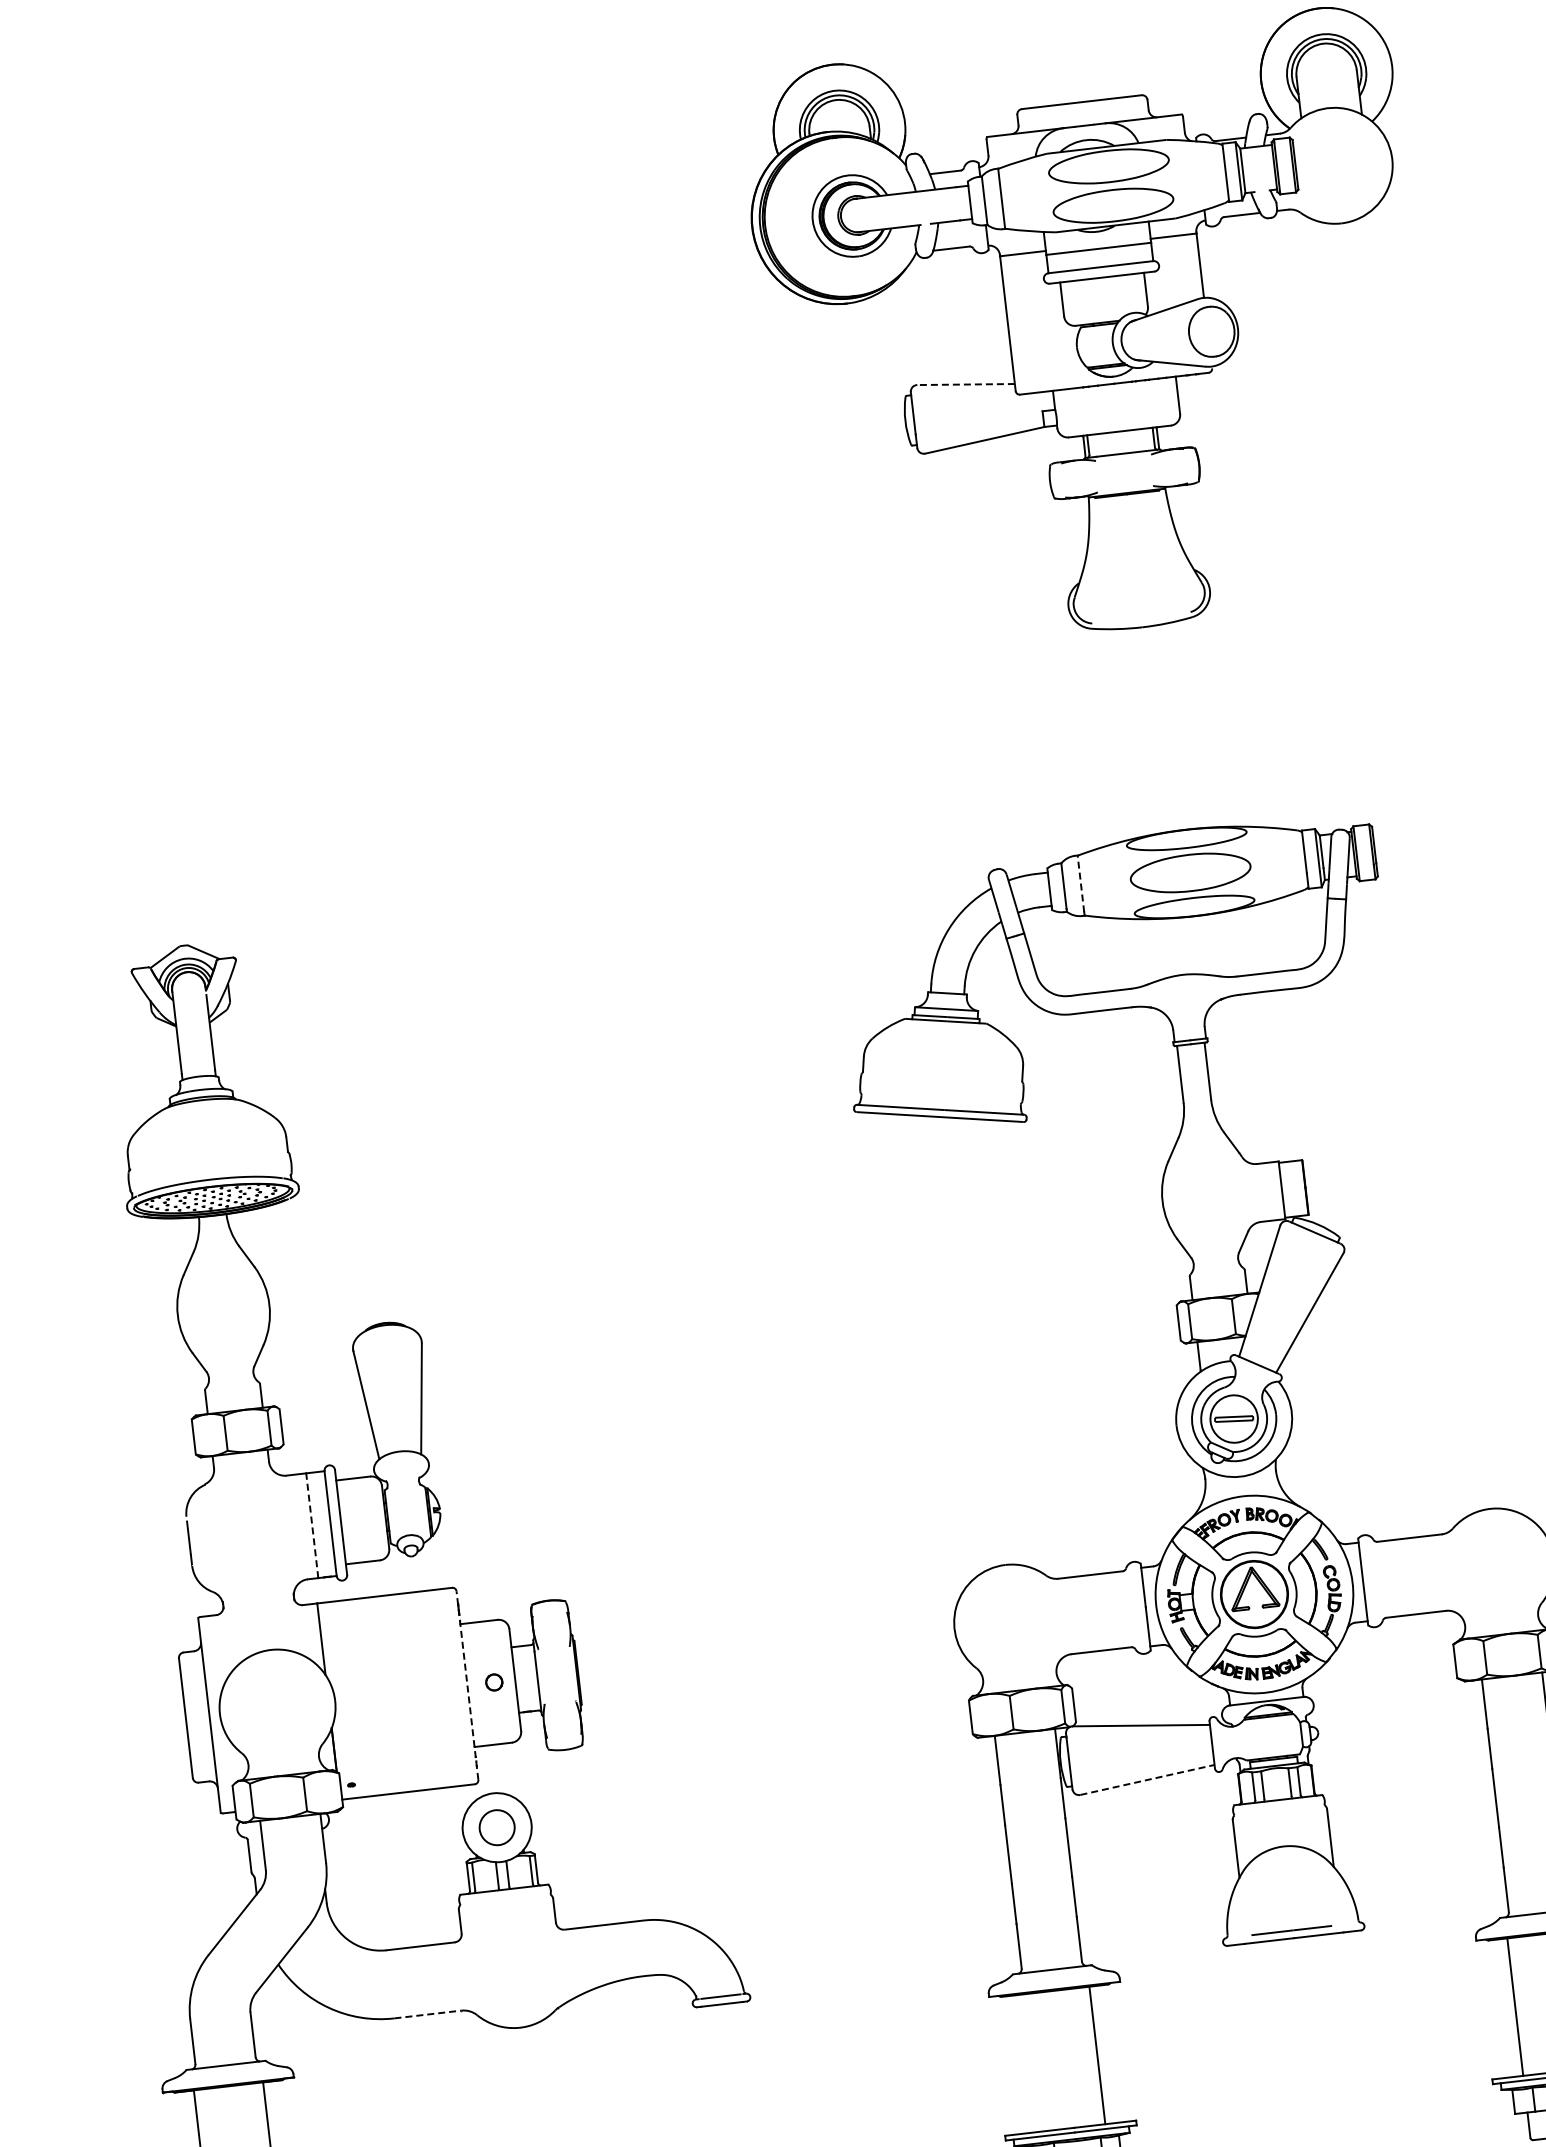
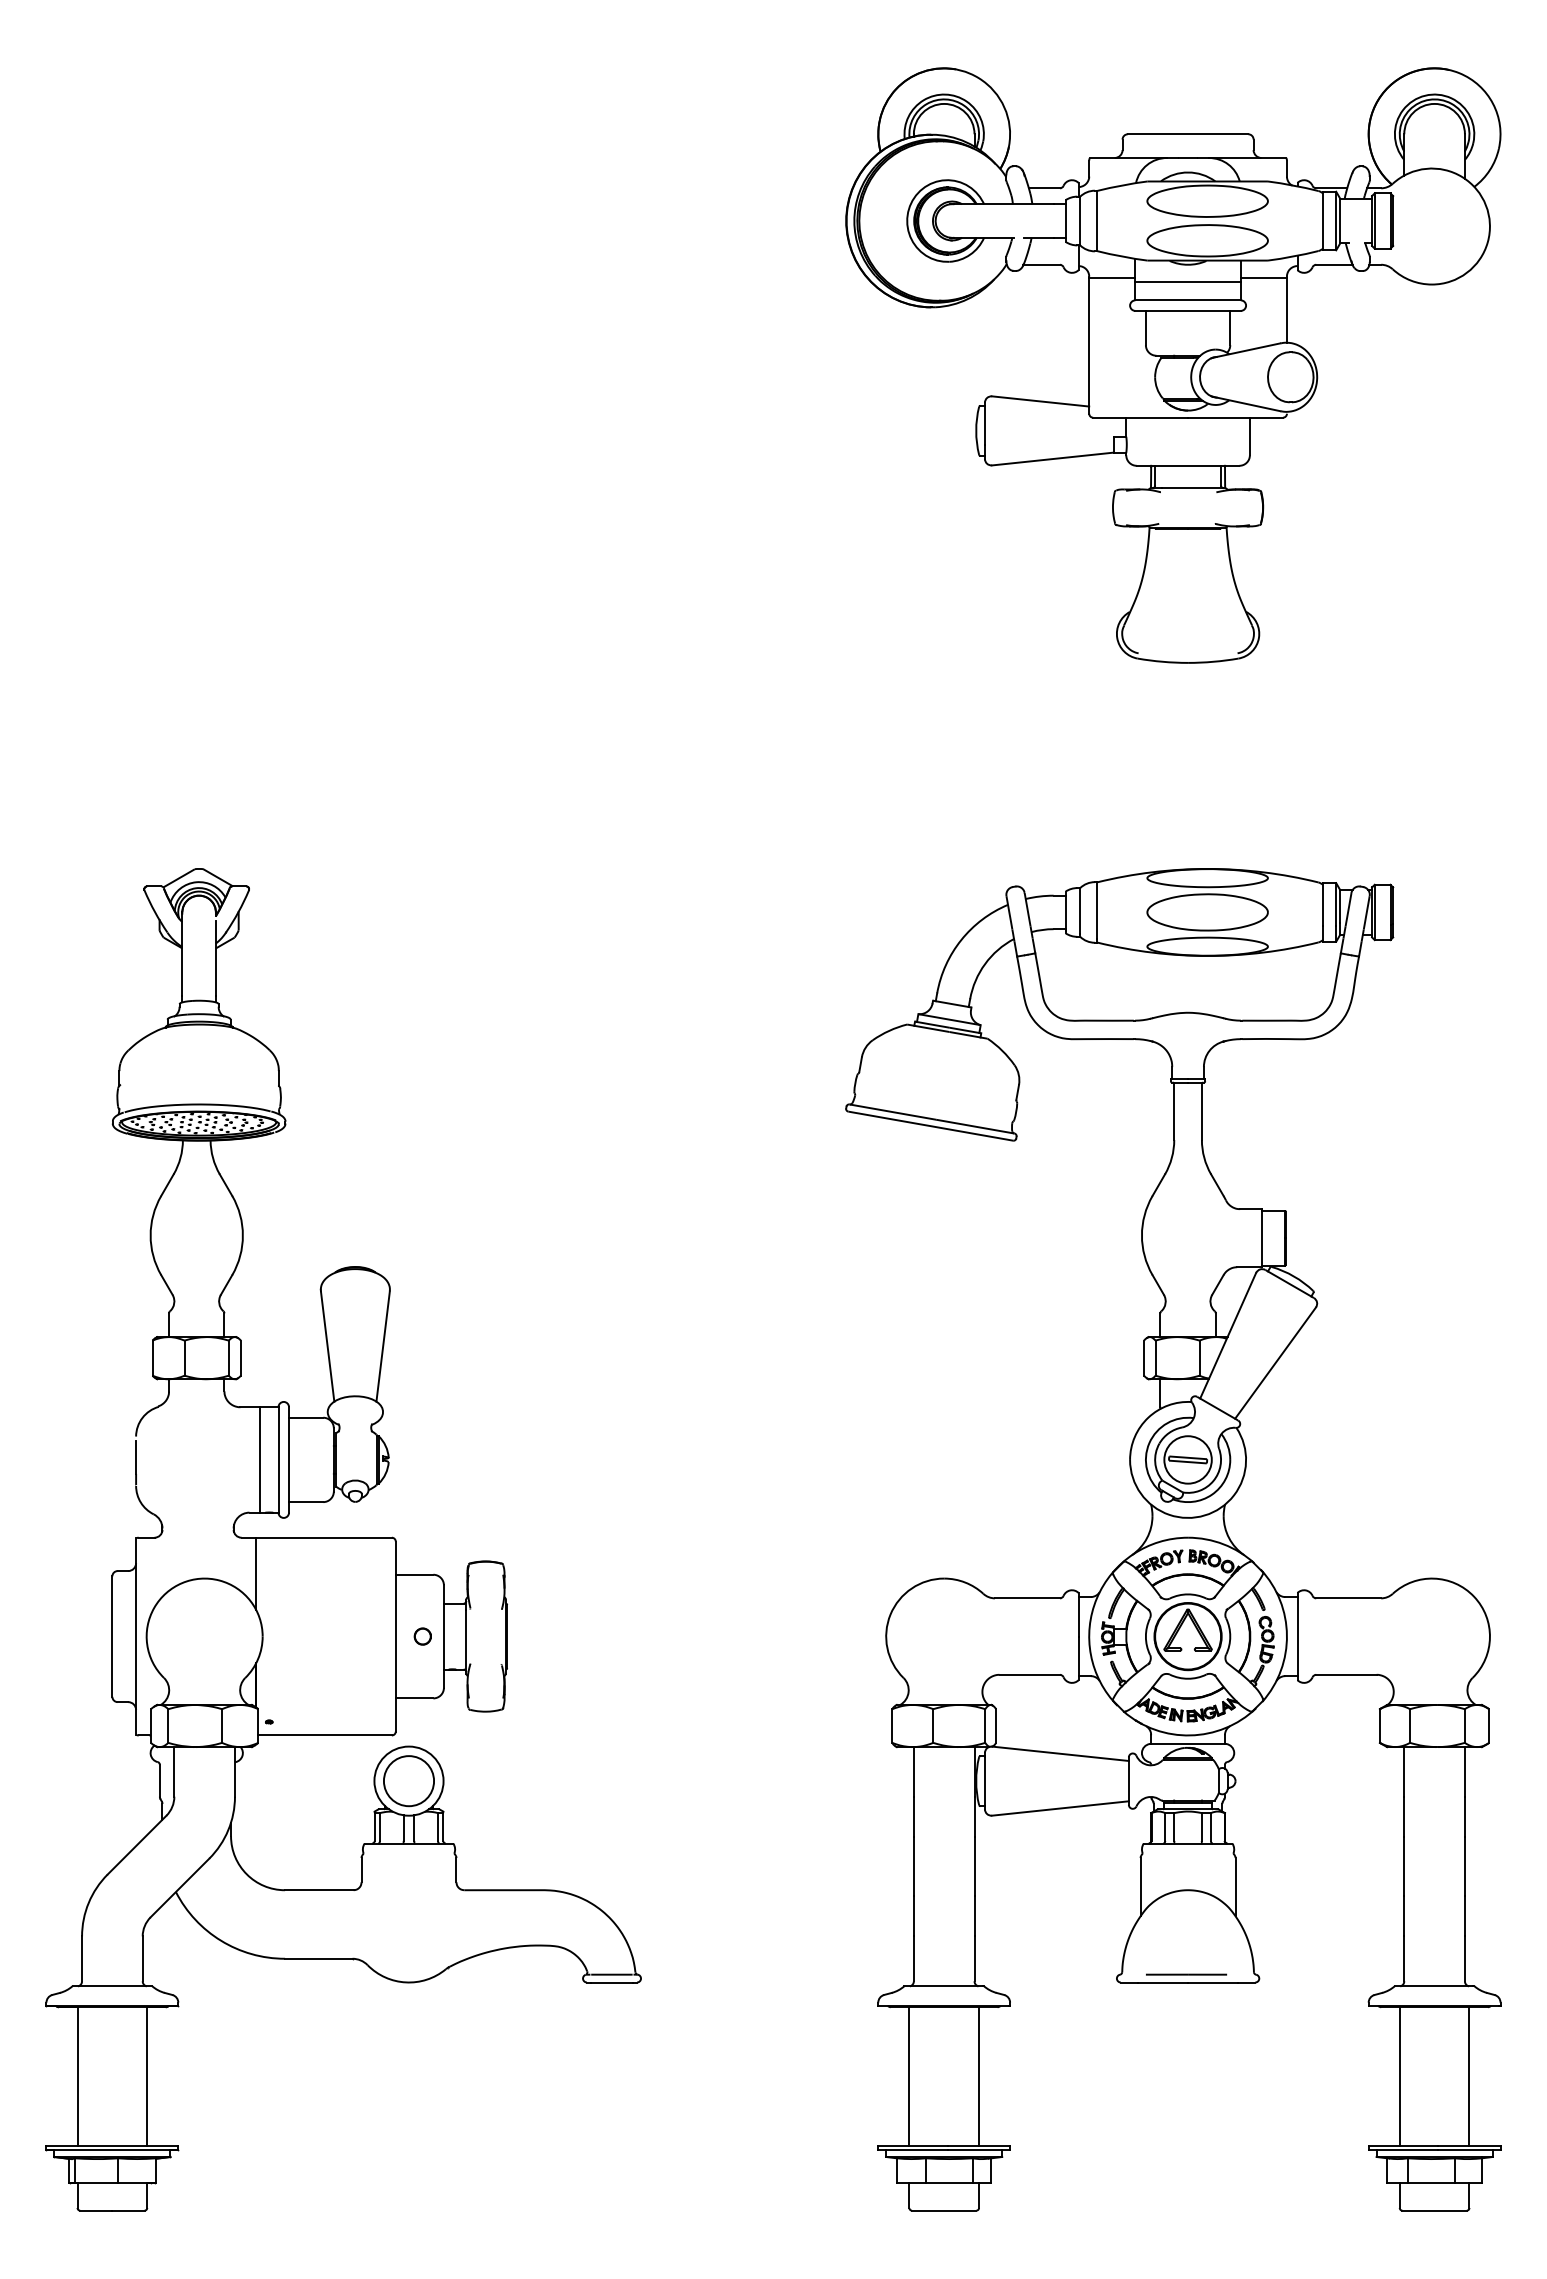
line: (965, 384) -> (1040, 401), dashed -> solid
line: (1081, 883) -> (1097, 910), dashed -> solid
line: (312, 1525) -> (260, 1459), dashed -> solid
line: (467, 1685) -> (395, 1636), dashed -> solid
line: (1147, 1779) -> (1060, 1808), dashed -> solid
circle: (496, 1828) -> (408, 1781), size x1.43
line: (427, 2014) -> (318, 1958), dashed -> solid
line: (1028, 2063) -> (909, 2076), added

